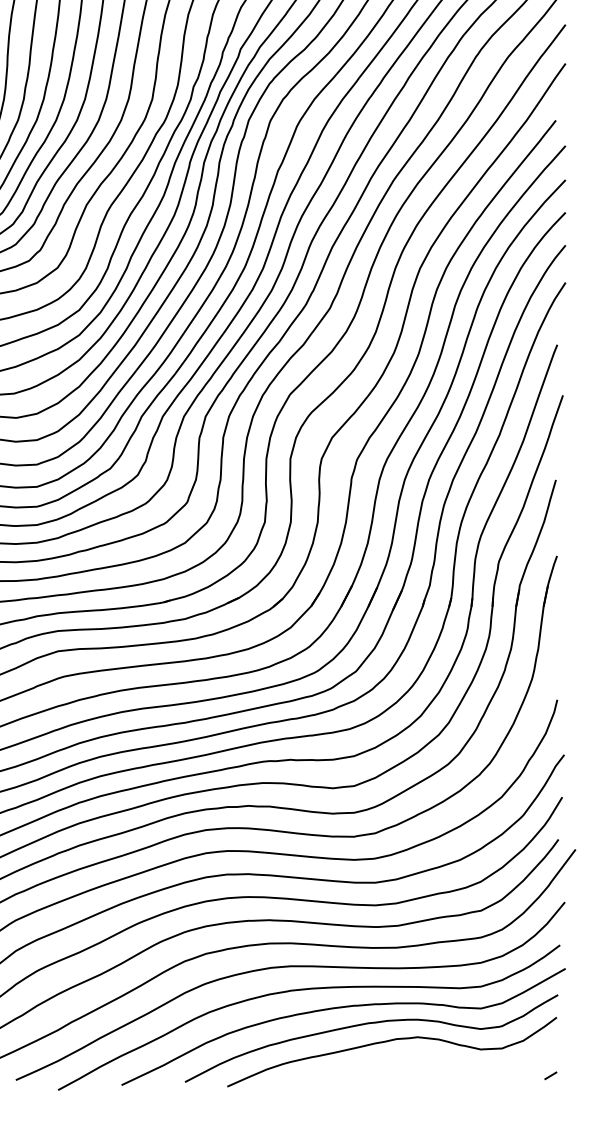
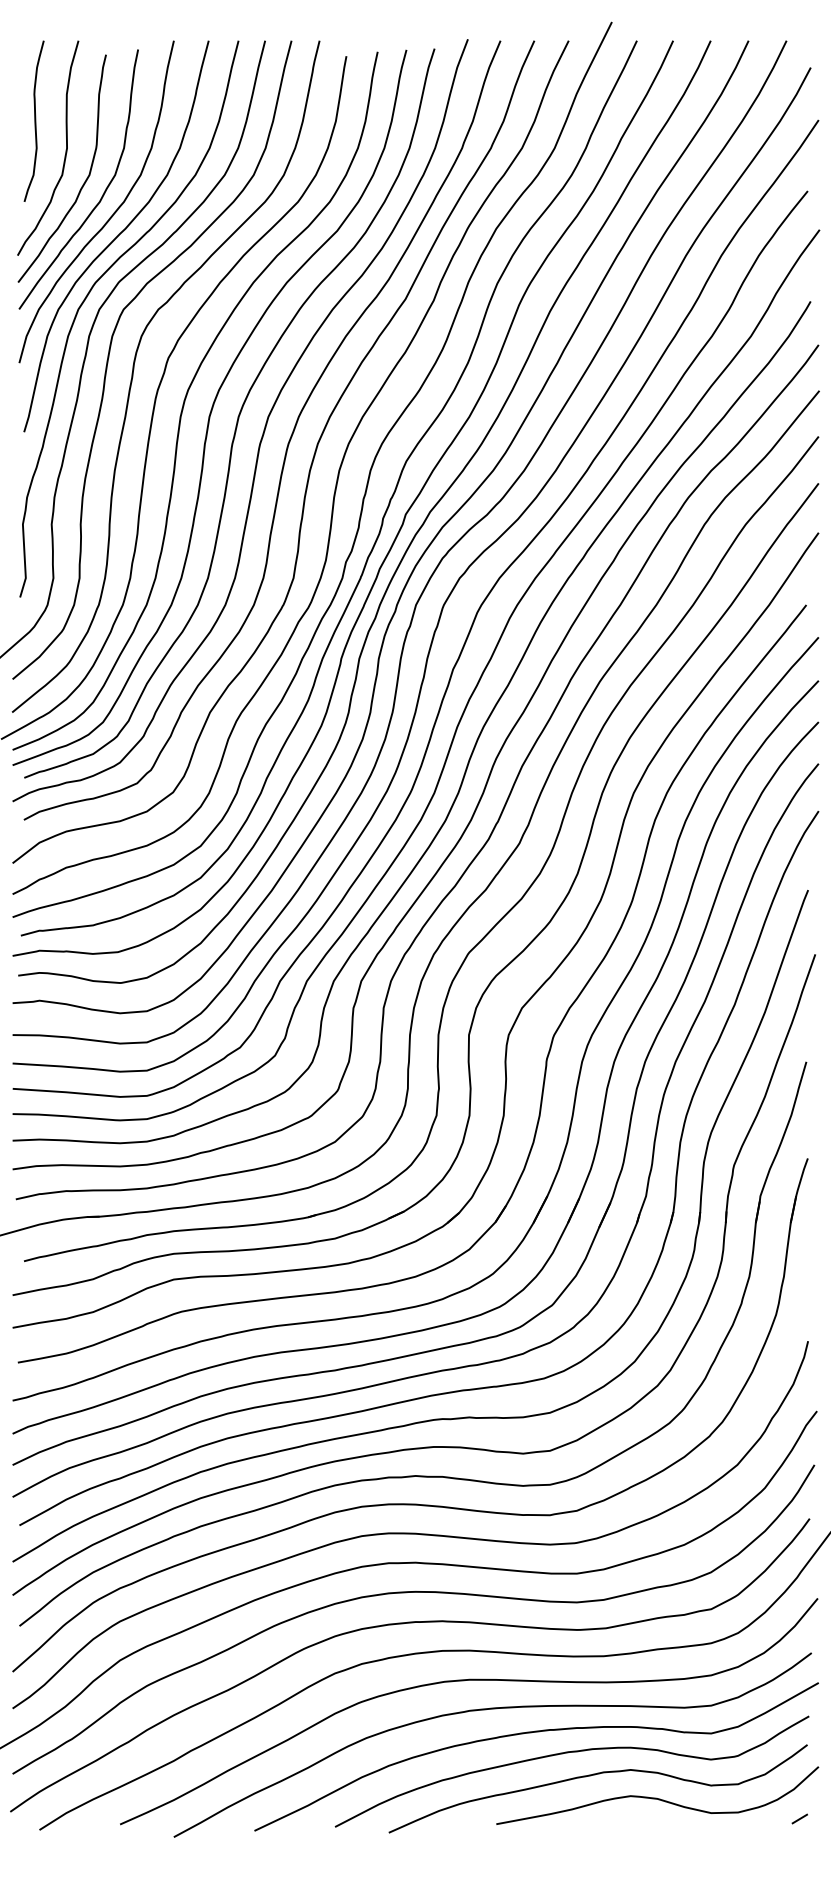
curve: (437, 1058) -> (656, 1797), added

